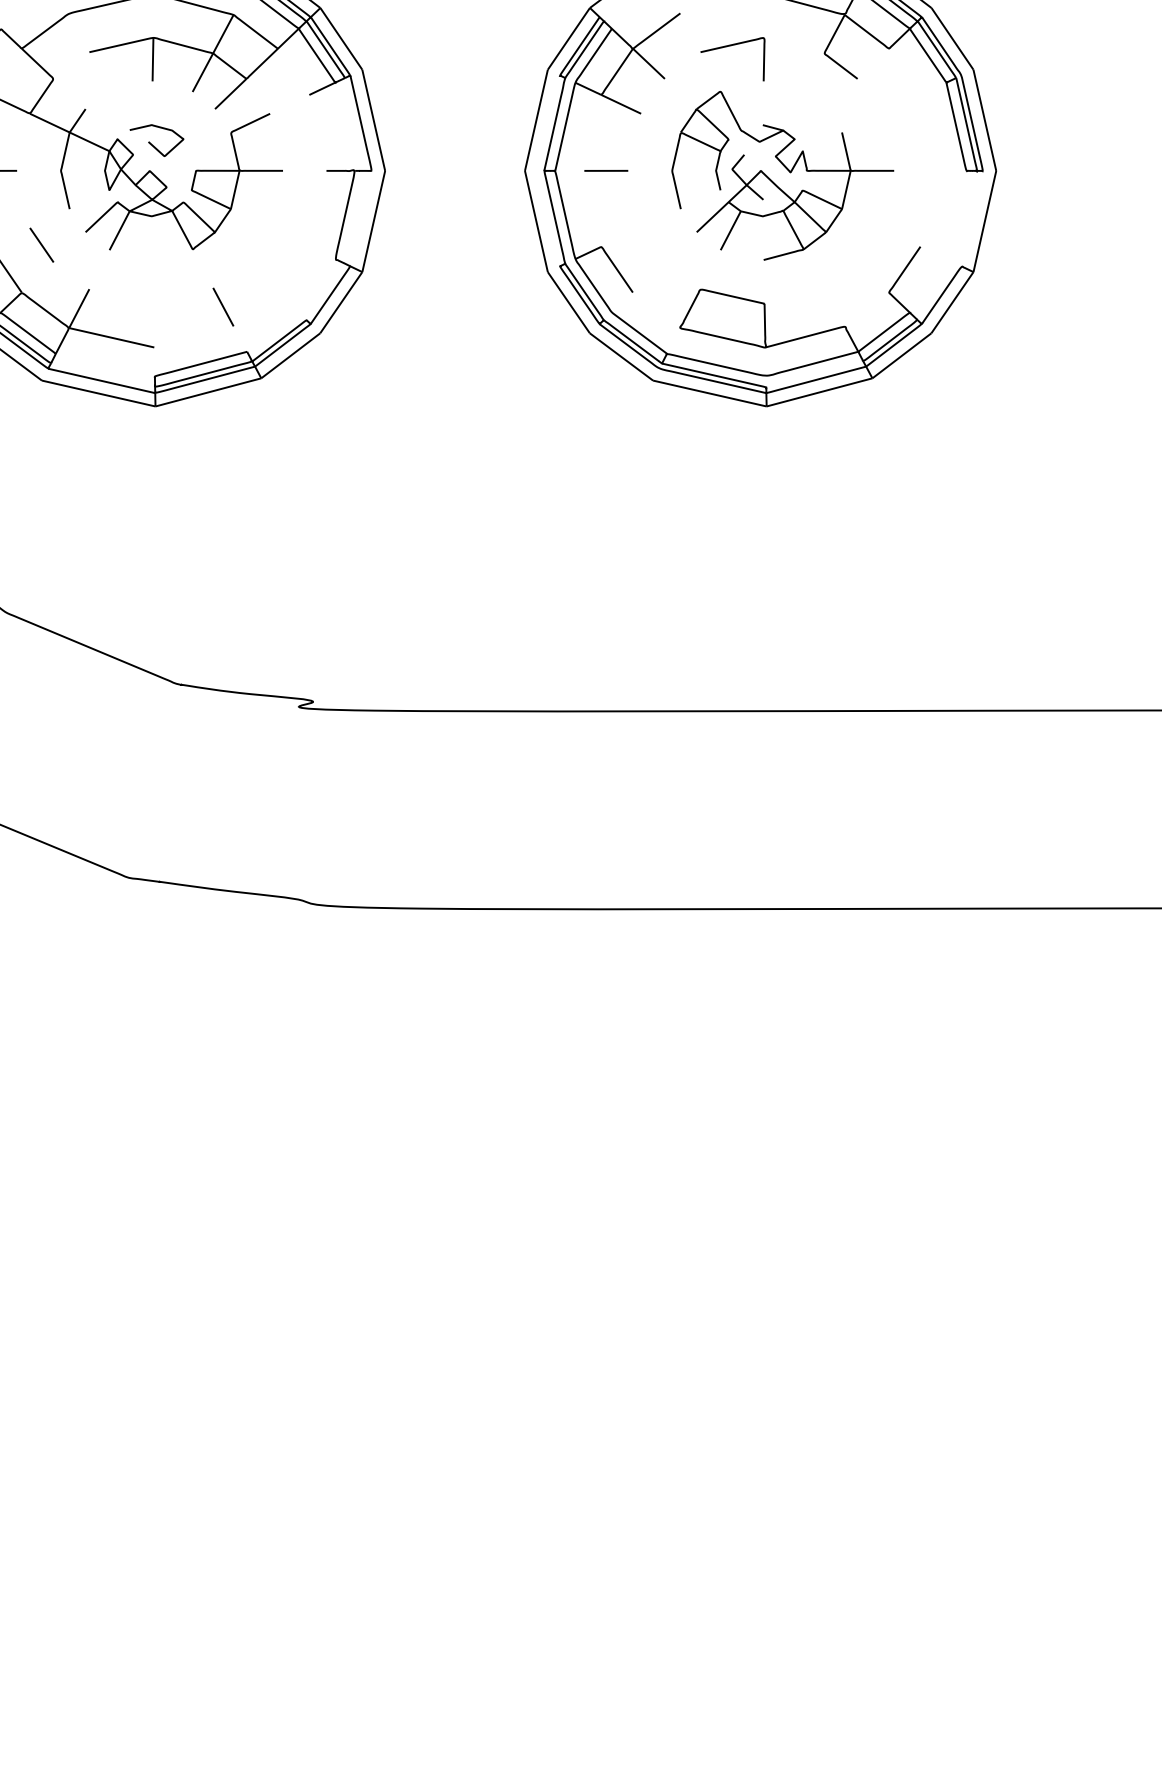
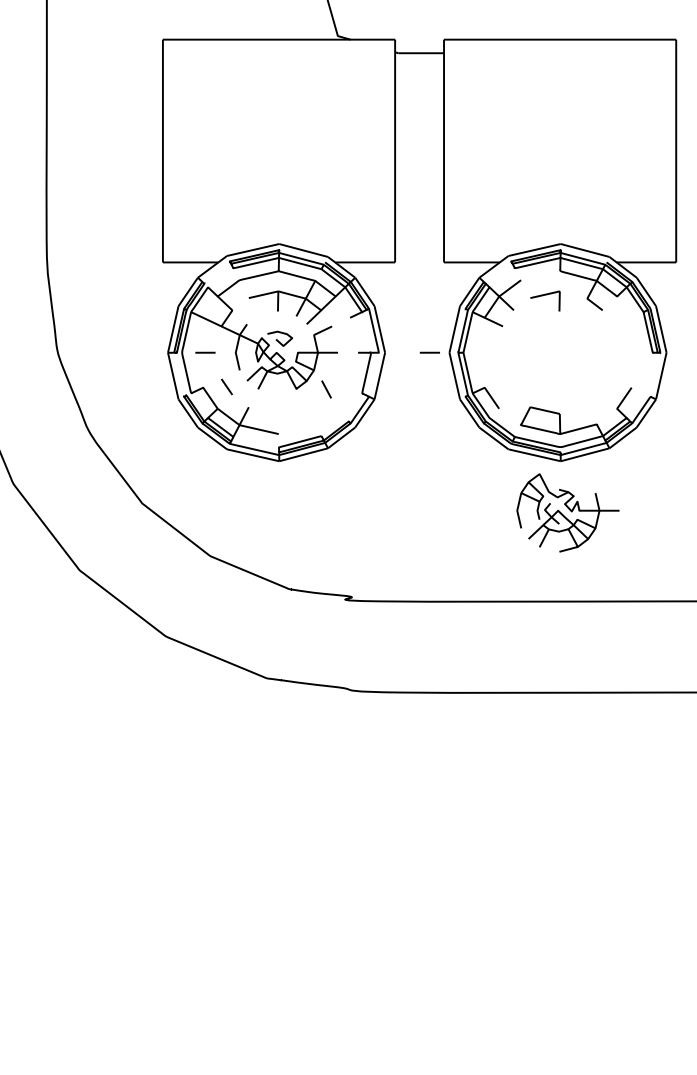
line: (605, 170) -> (429, 352), moved
part: (781, 174) -> (567, 512), moved
line: (223, 307) -> (326, 389), moved

